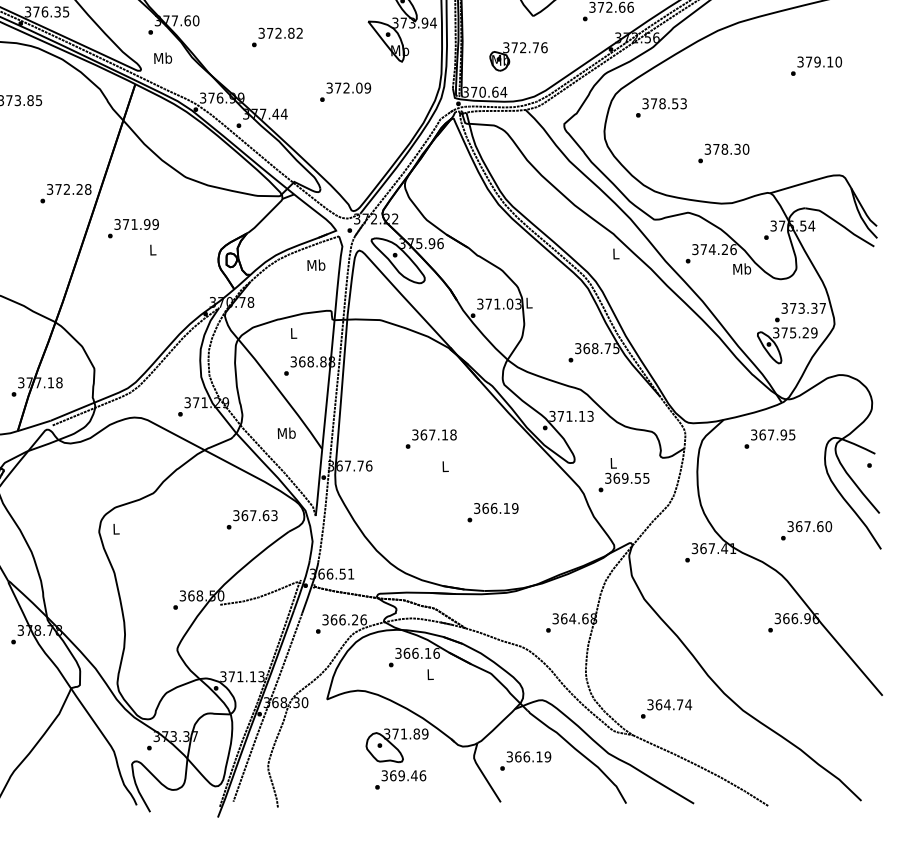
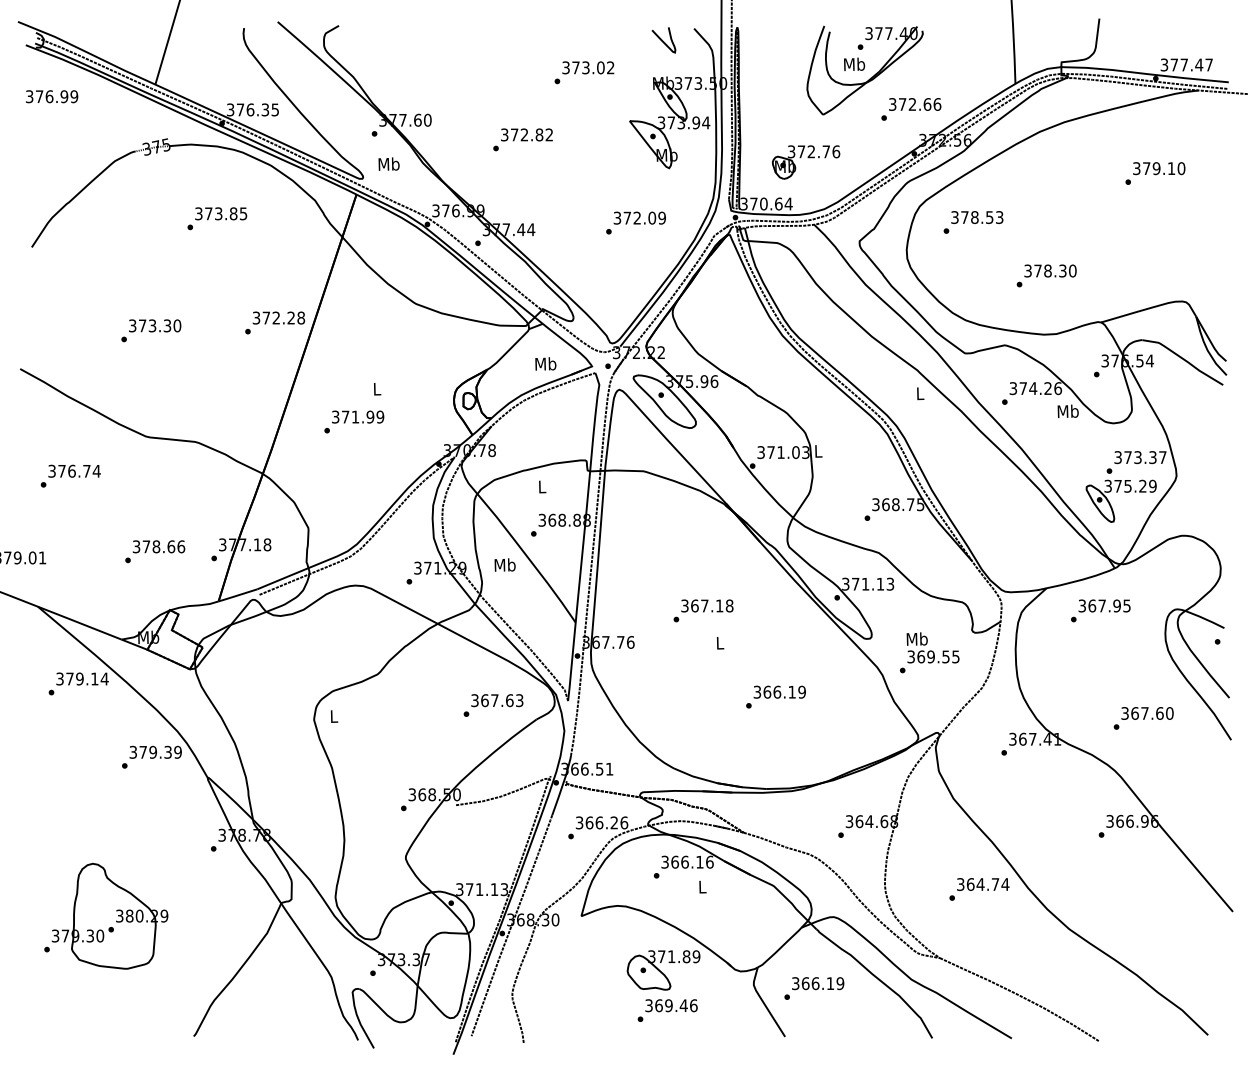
text: (345, 91) -> (635, 222), moved
text: (133, 228) -> (354, 421), moved
text: (316, 264) -> (545, 363), moved
text: (286, 432) -> (504, 564), moved
text: (612, 462) -> (916, 638), L -> Mb
text: (666, 709) -> (979, 889), moved

